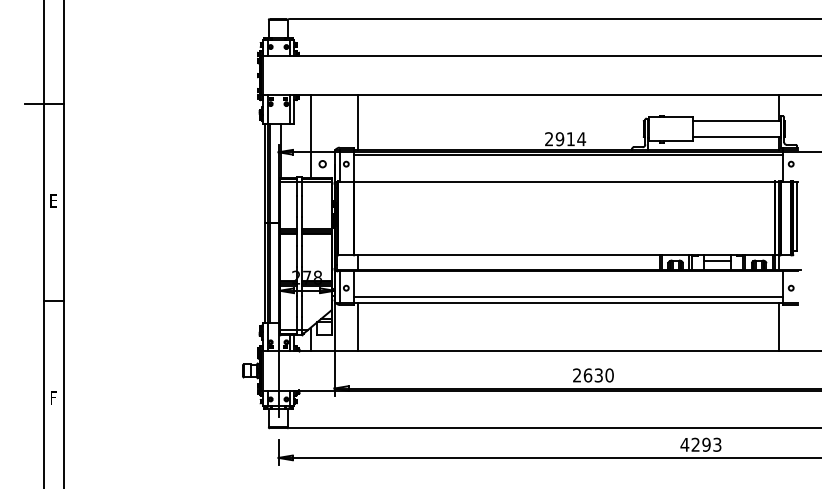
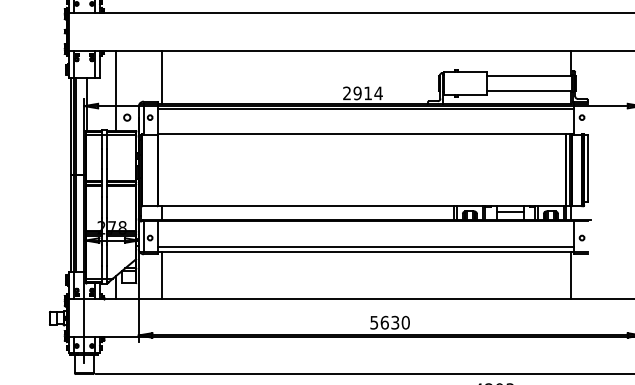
text: (577, 375) -> (374, 322), 2630 -> 5630

